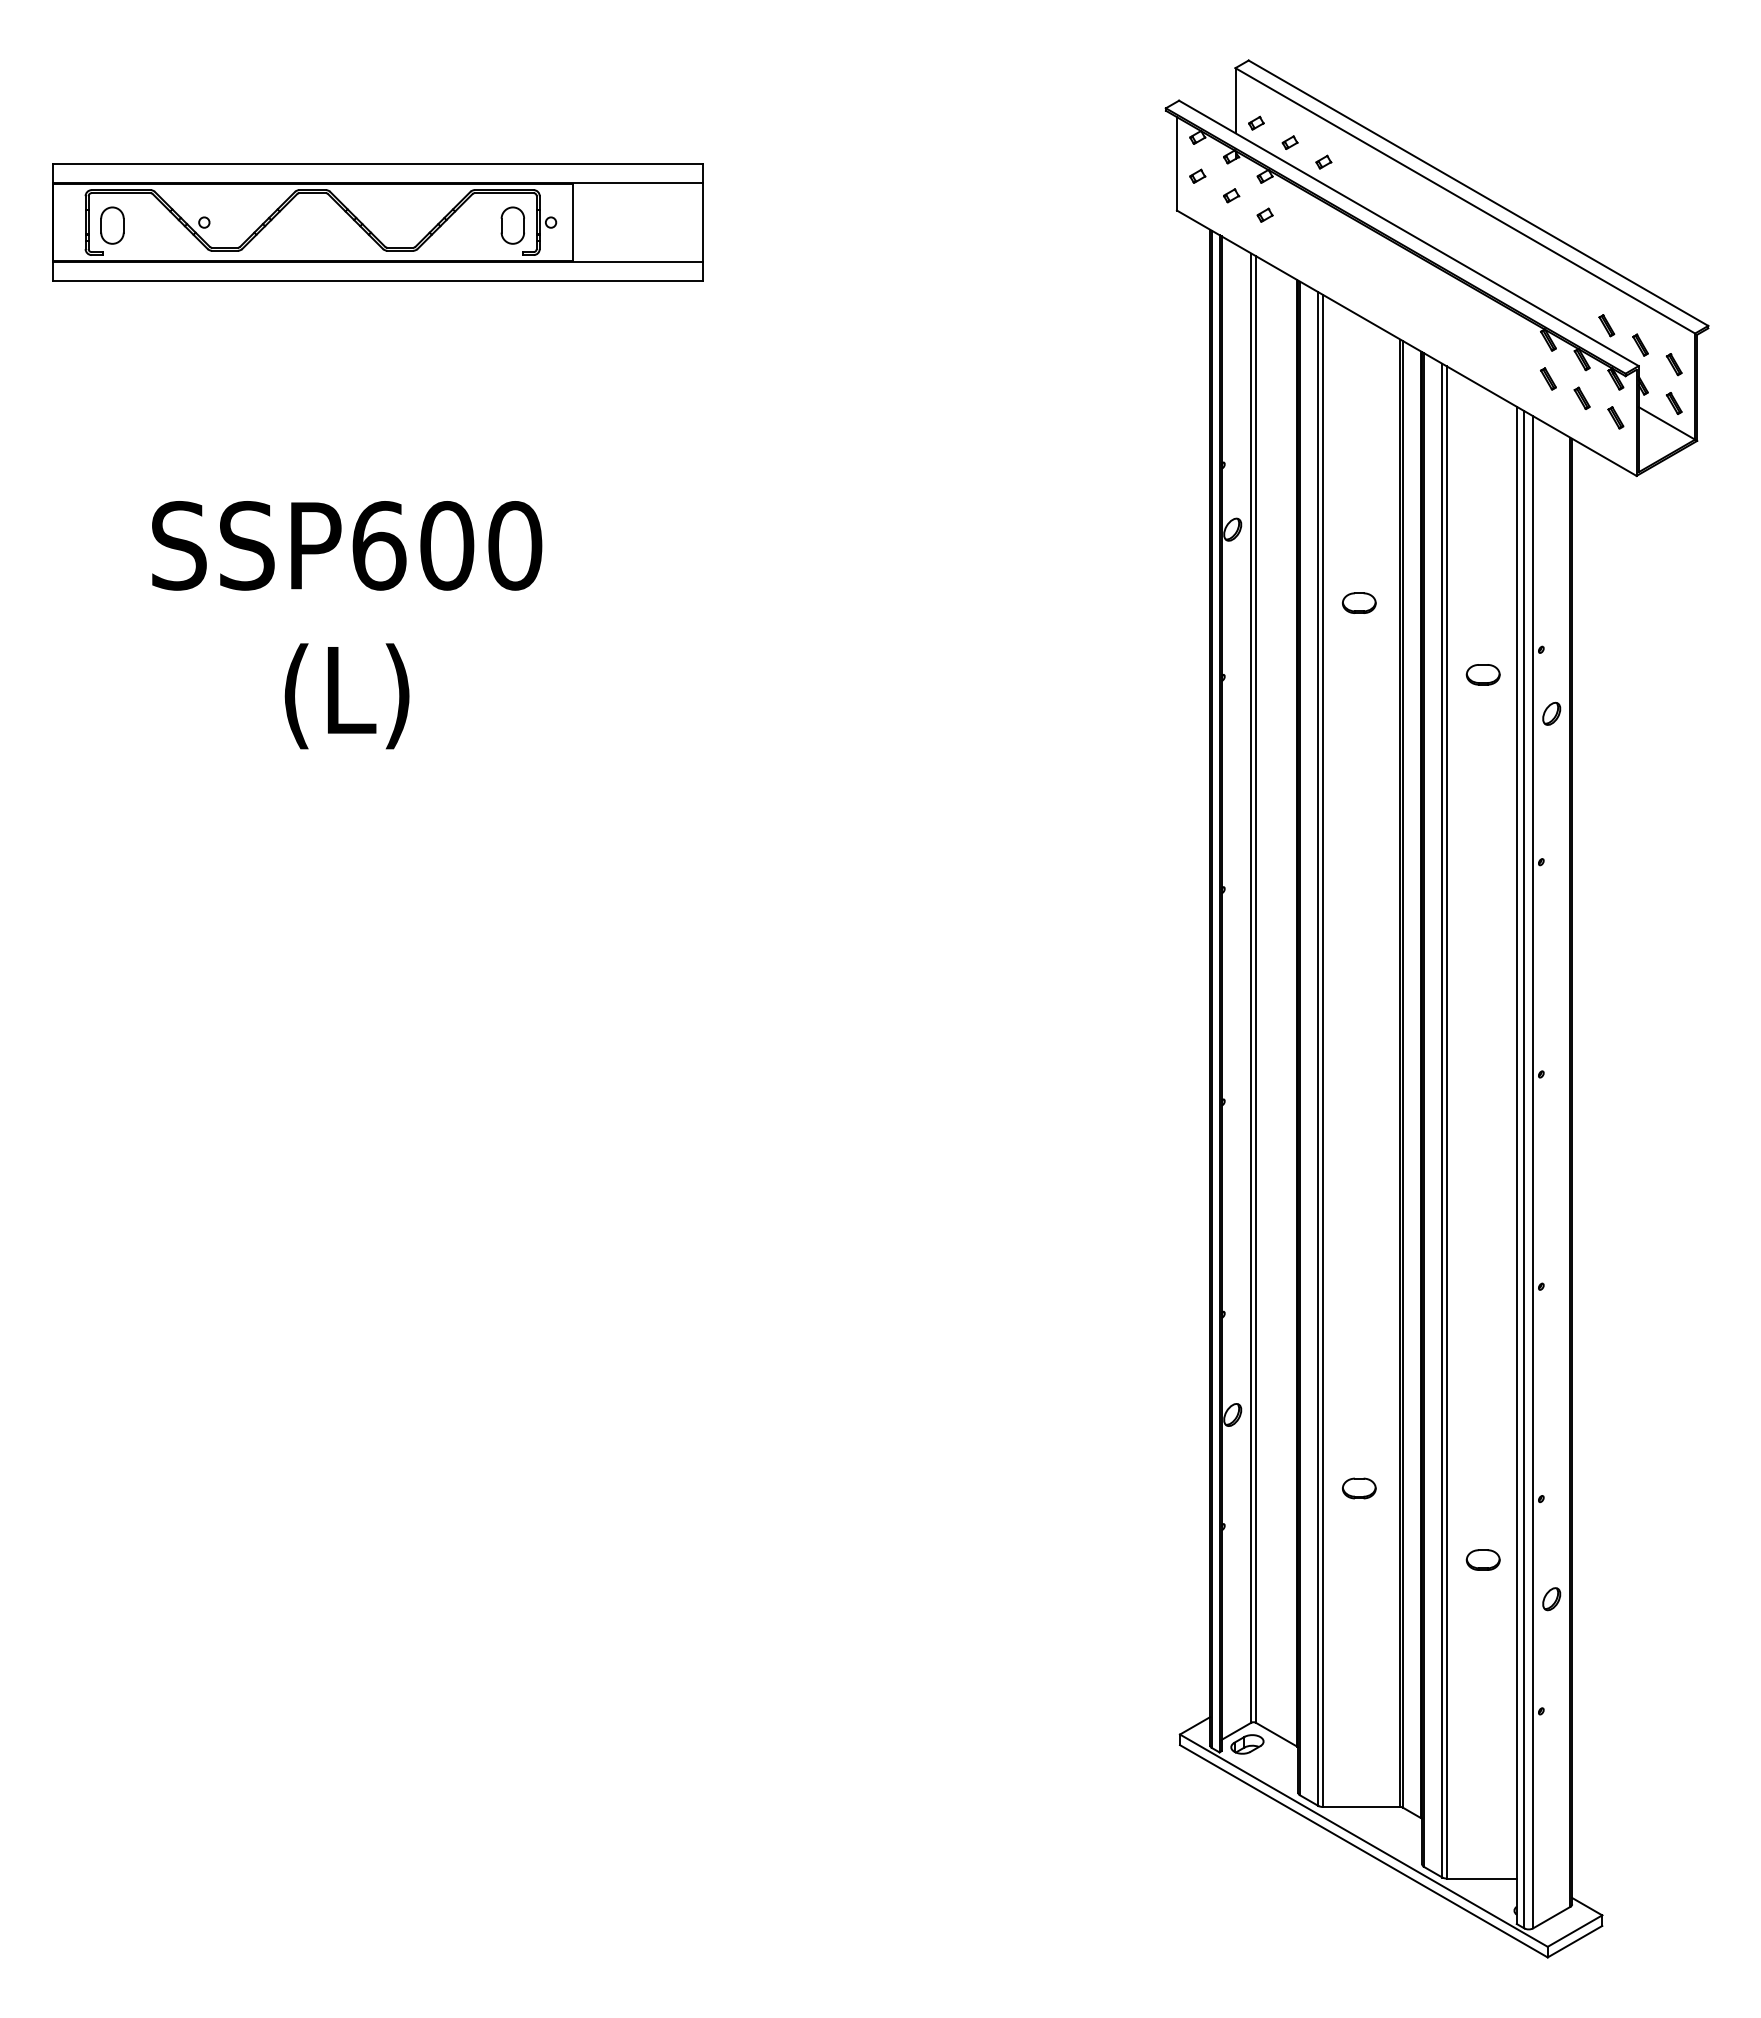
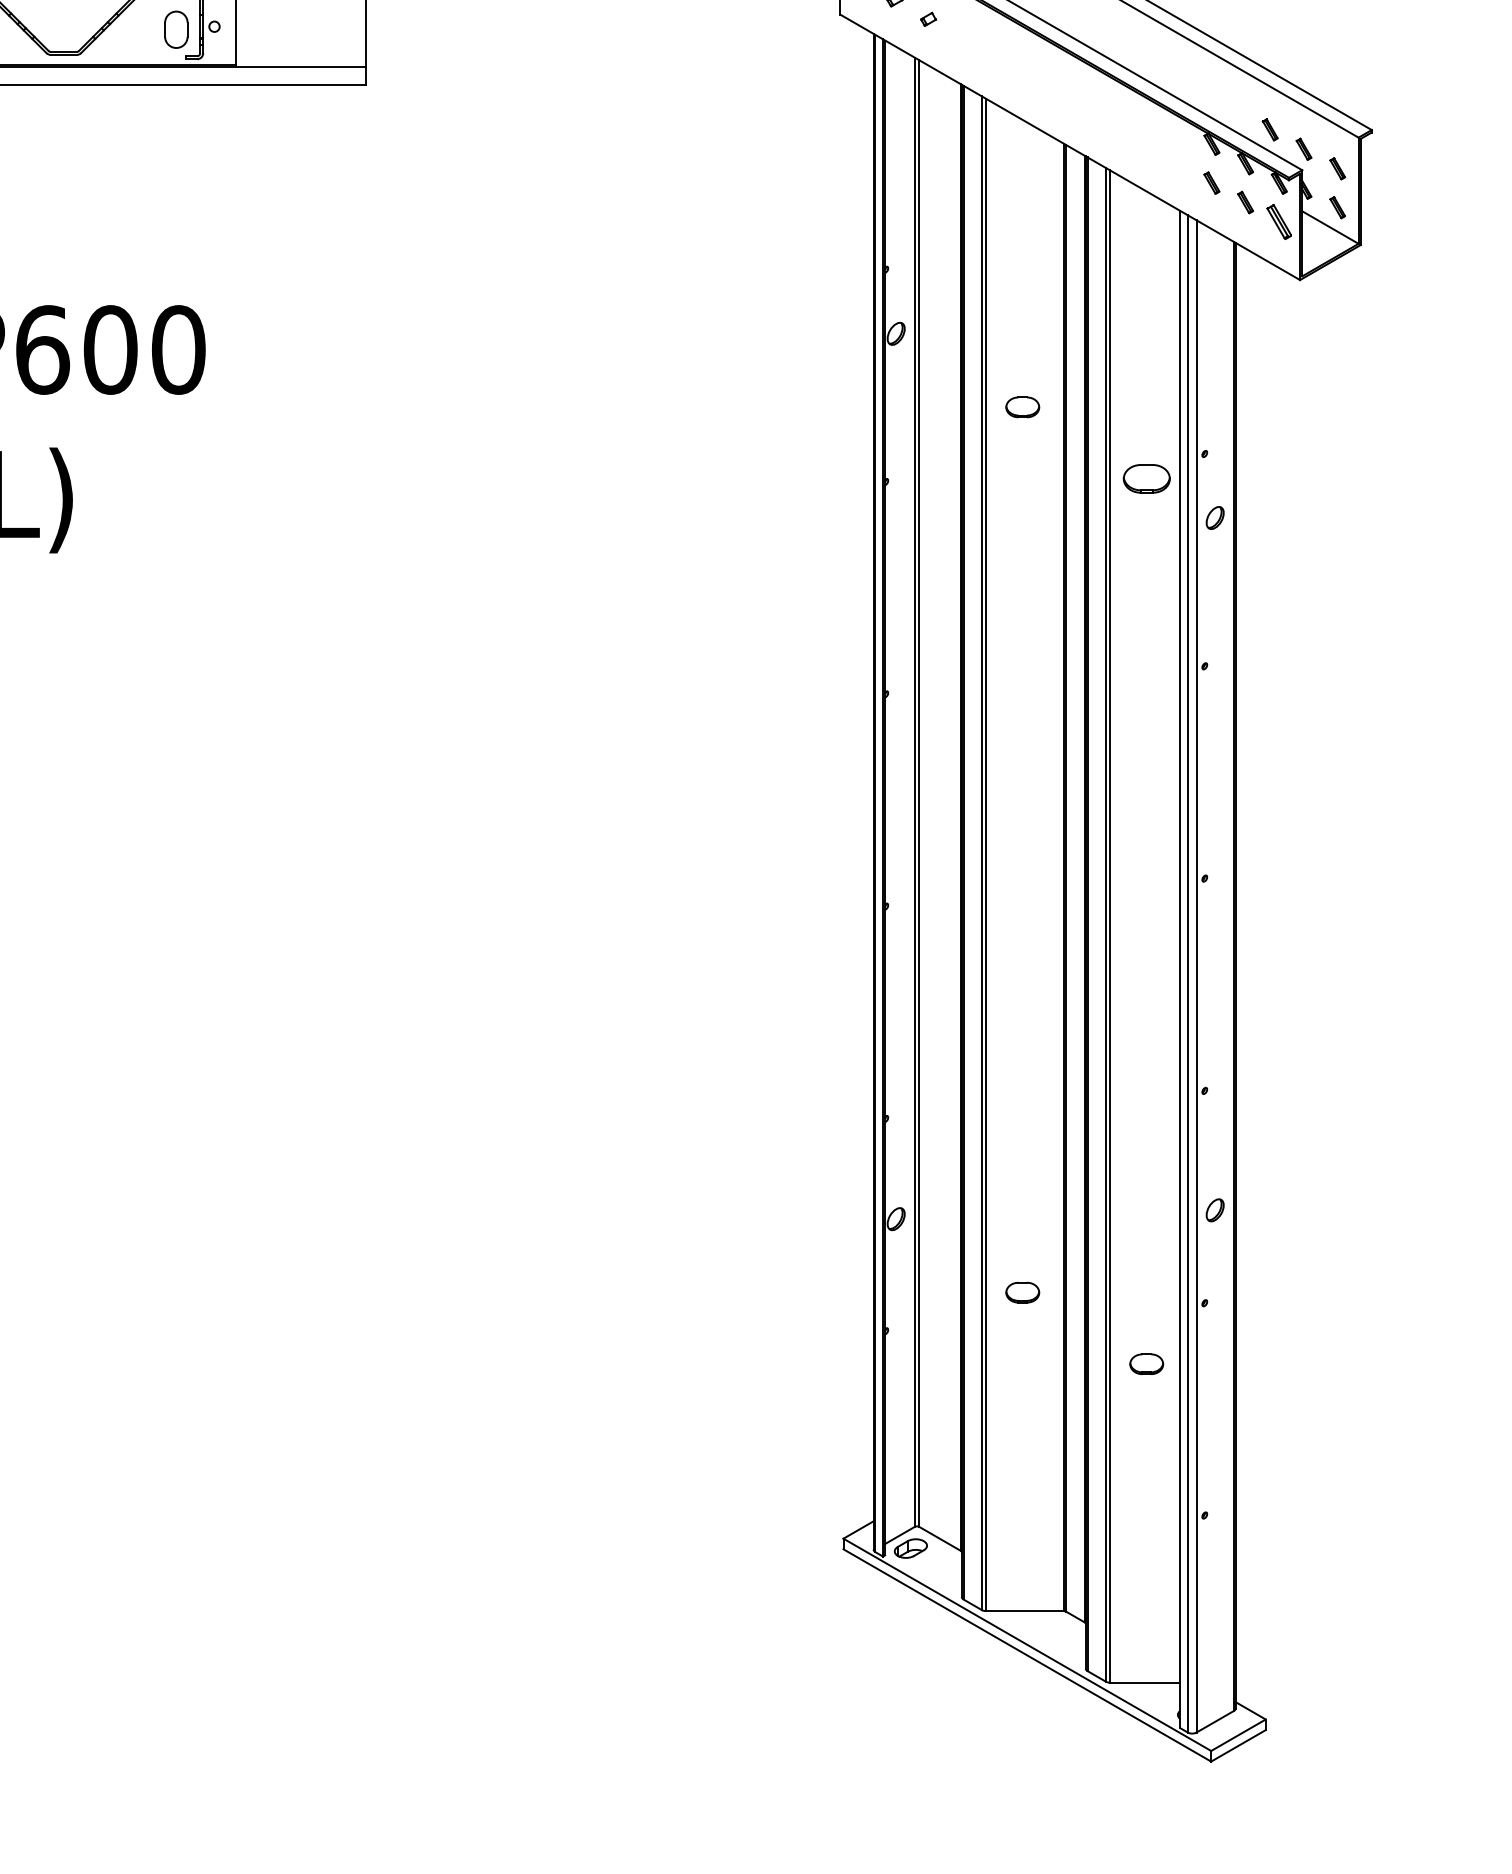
part: (1615, 417) -> (1278, 221), size x1.6
part: (1482, 674) -> (1145, 478), size x1.4
part: (1551, 1599) -> (1214, 1210), moved

